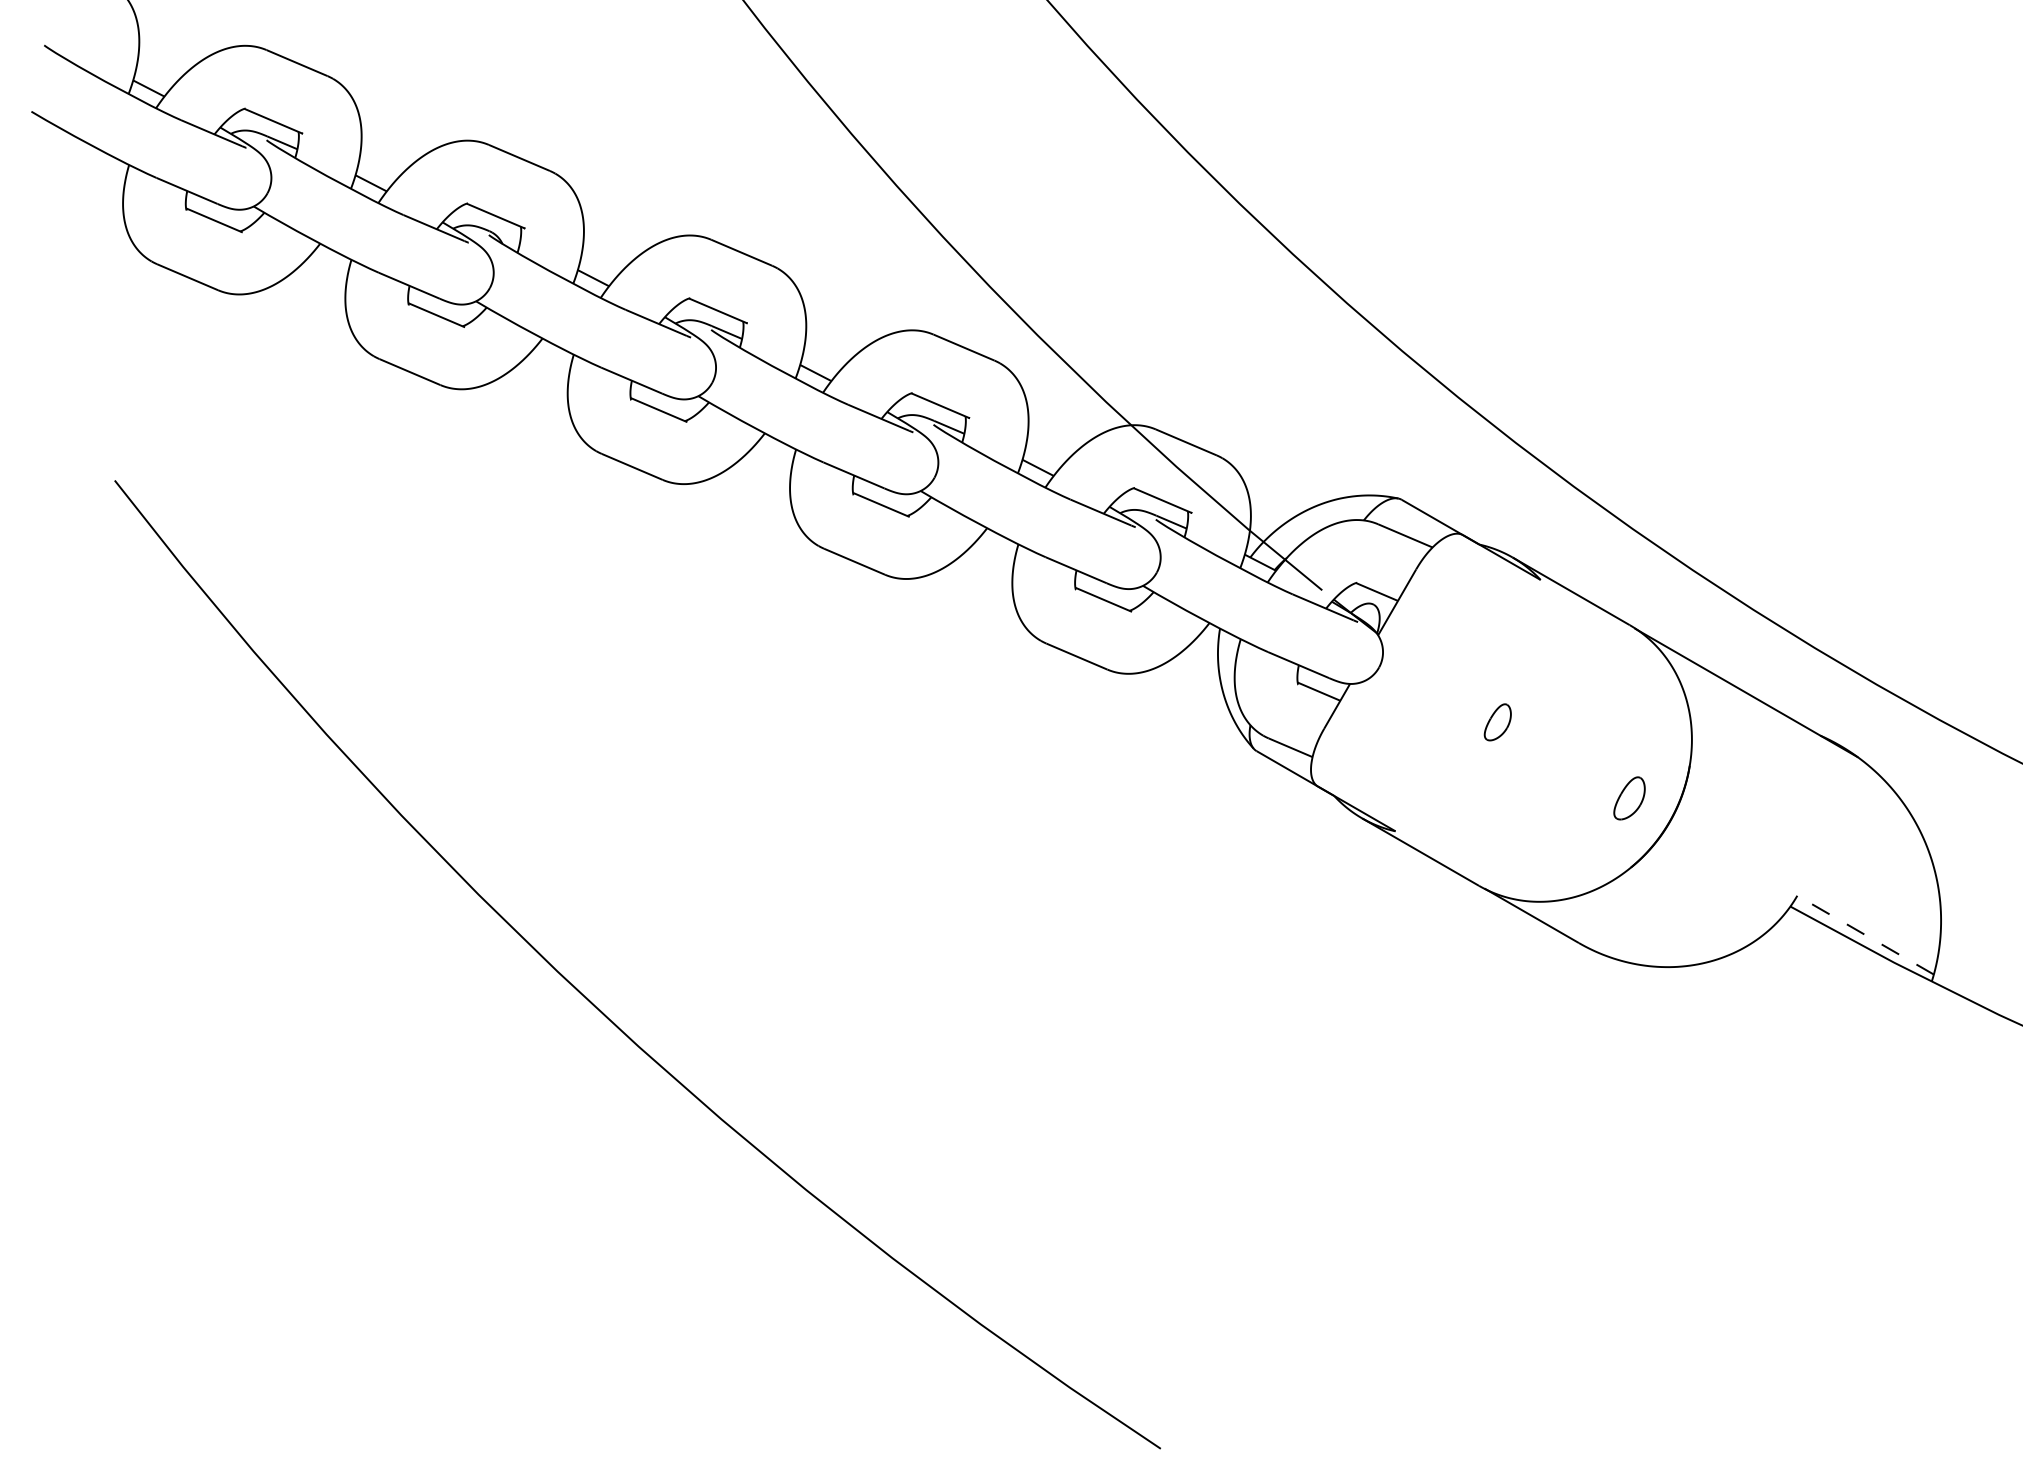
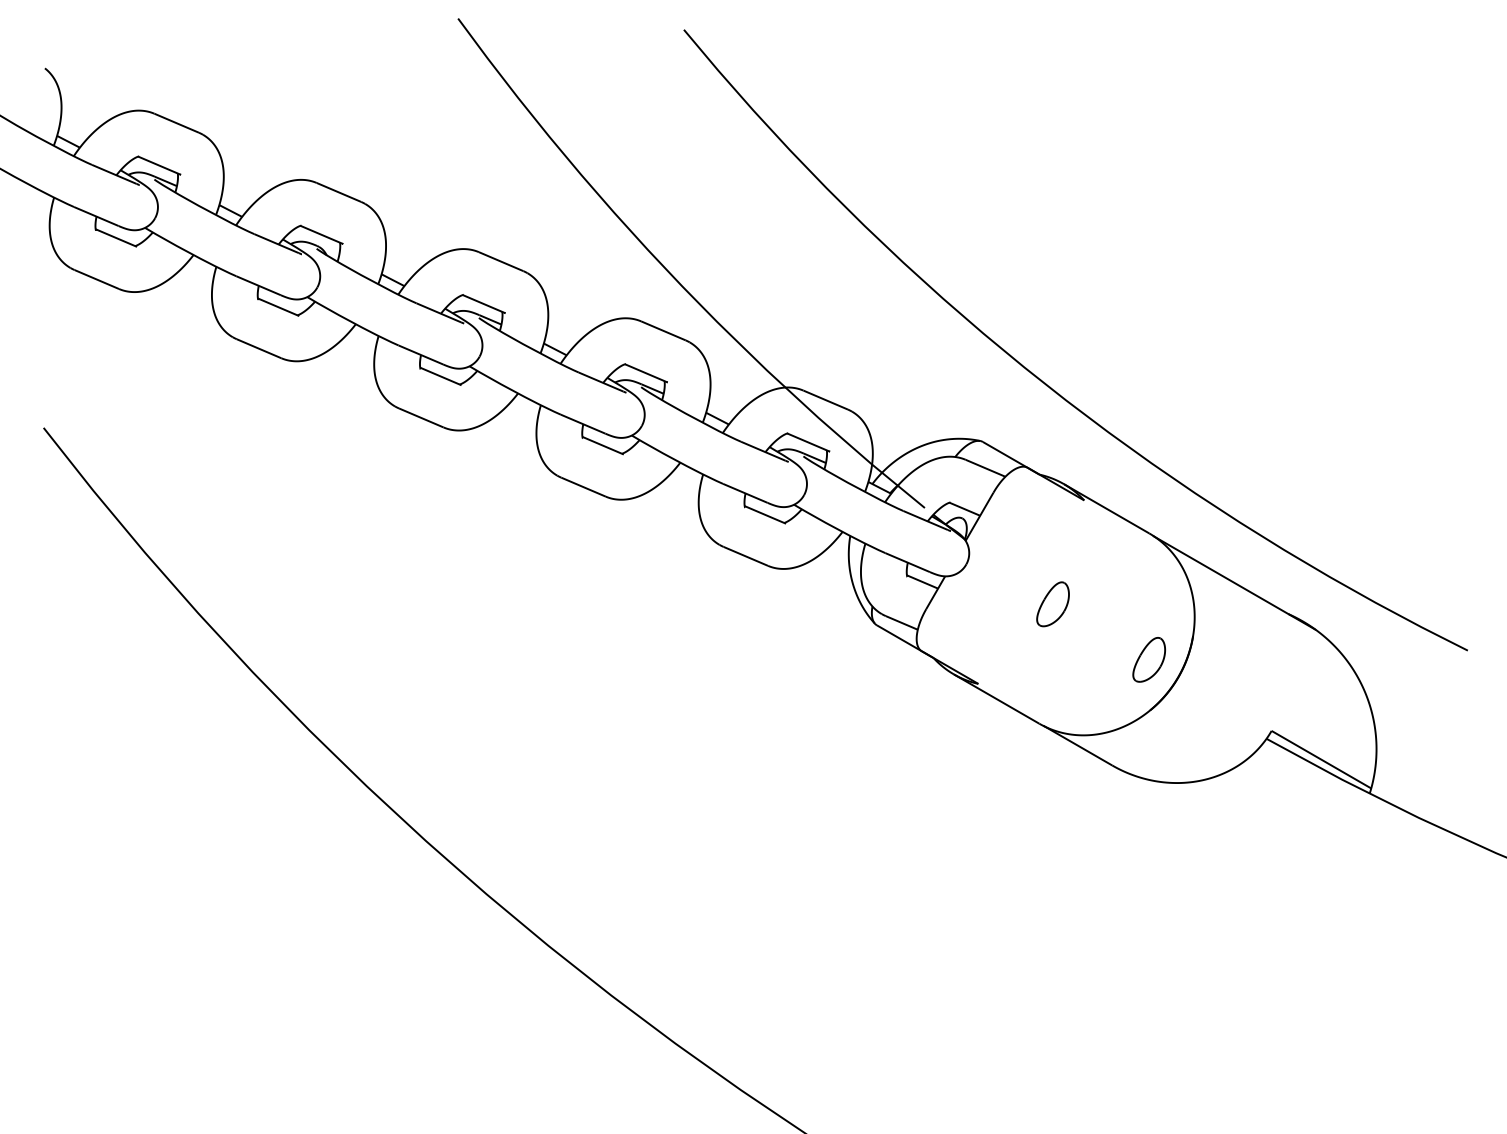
part: (1497, 722) -> (1052, 604), size x1.67
part: (1628, 797) -> (1148, 659), size x1.43
line: (1865, 934) -> (1321, 759), dashed -> solid

